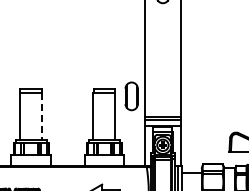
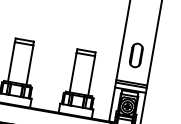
part: (131, 96) -> (136, 55), moved
line: (42, 117) -> (30, 65), dashed -> solid

